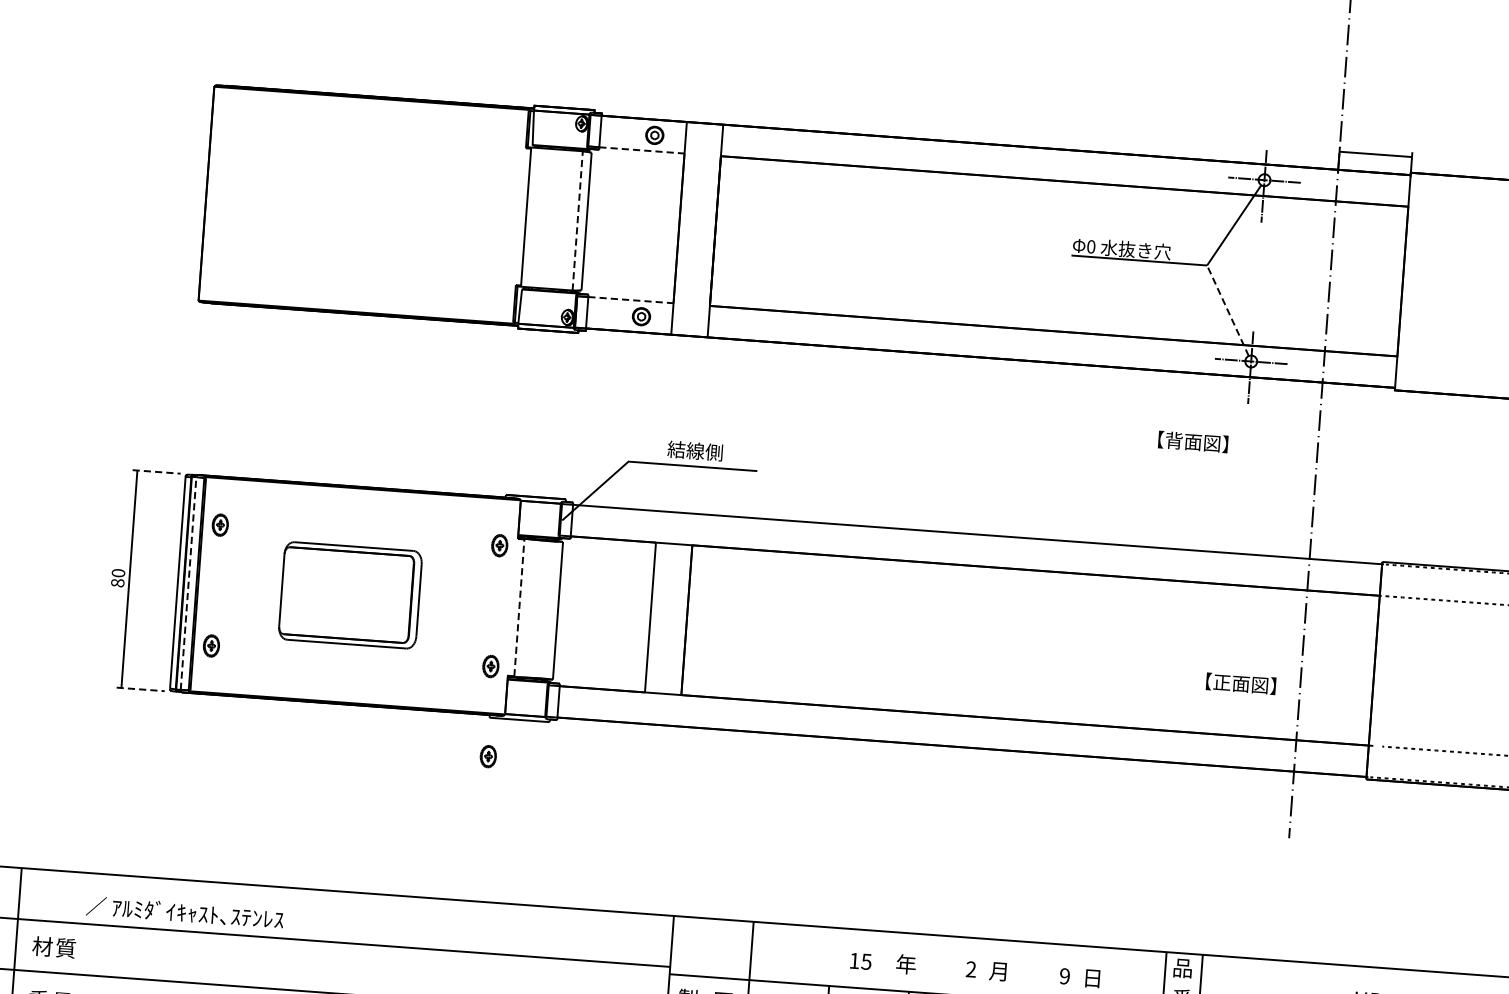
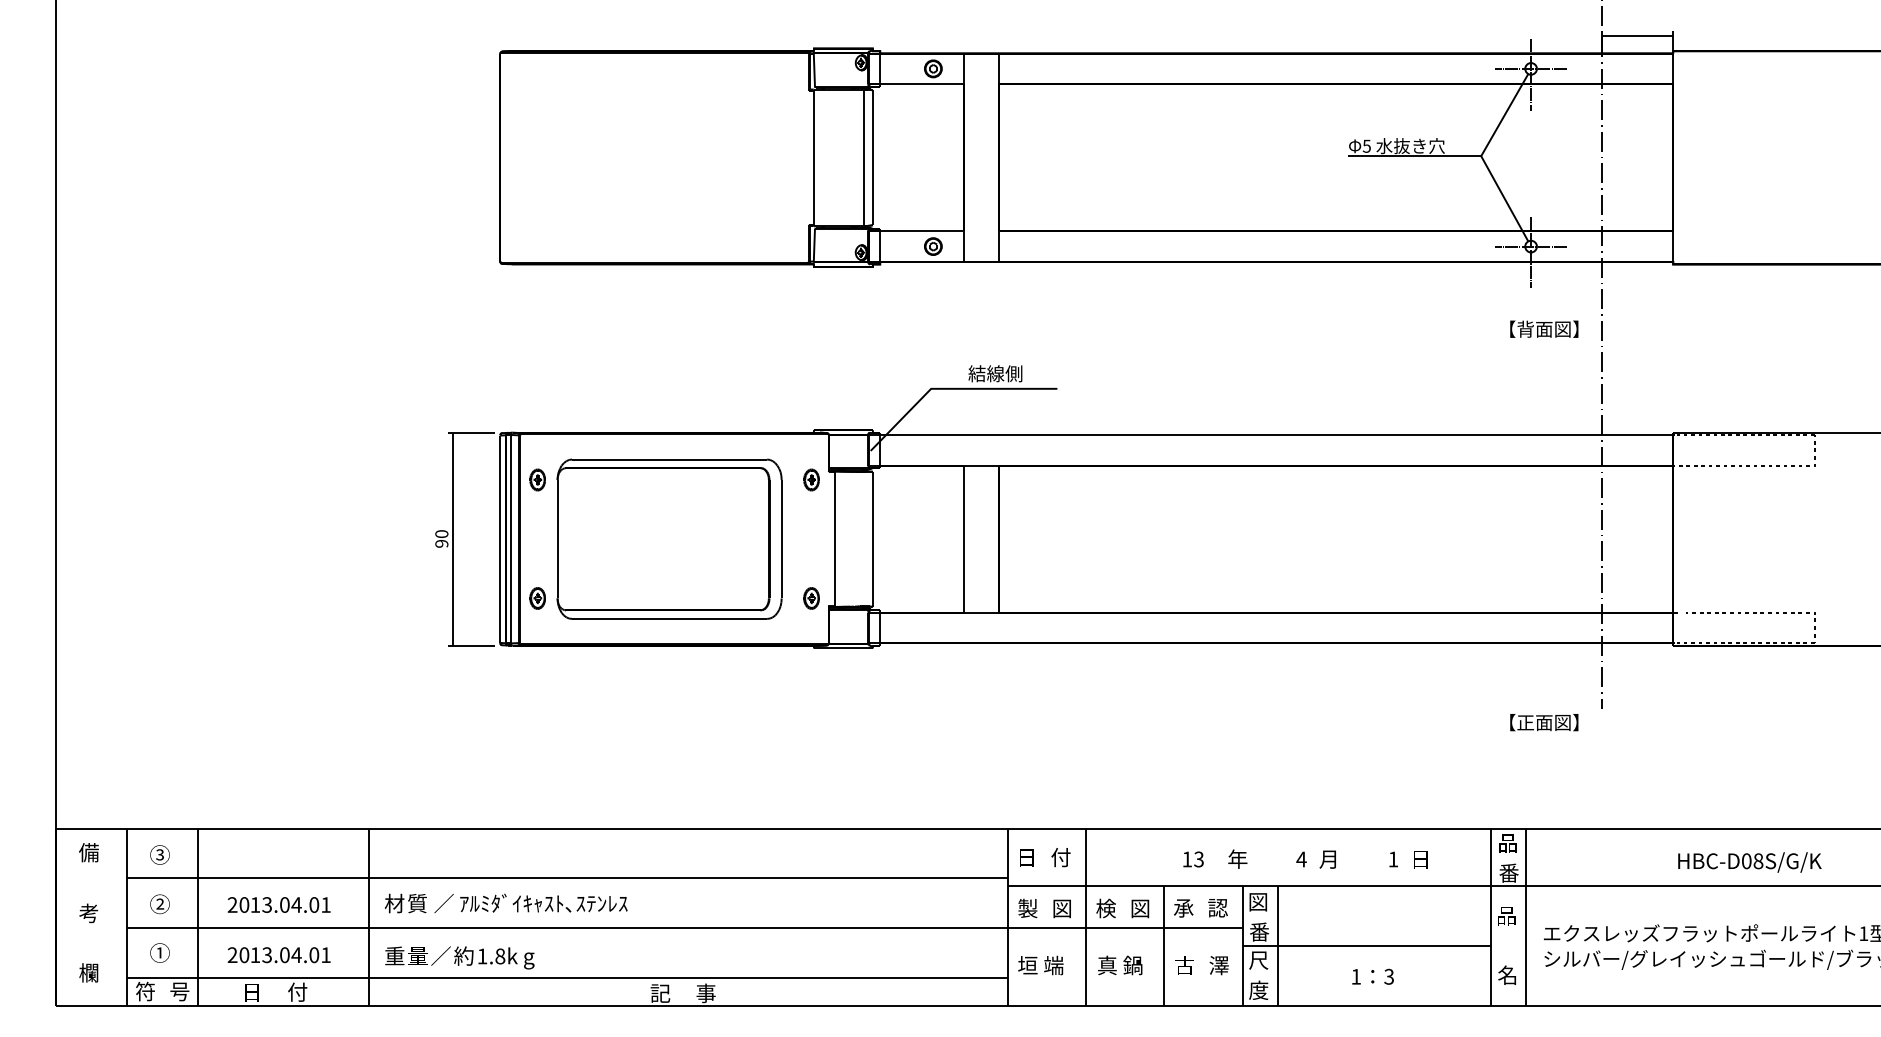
line: (641, 150) -> (921, 84), dashed -> solid
line: (577, 220) -> (864, 157), dashed -> solid
text: (1090, 246) -> (1366, 145), 0 -> 5
line: (630, 300) -> (921, 231), dashed -> solid
line: (1227, 310) -> (1504, 198), dashed -> solid
text: (1193, 441) -> (1544, 328), moved
line: (156, 471) -> (471, 432), dashed -> solid
text: (117, 582) -> (441, 543), 80 -> 90
line: (188, 582) -> (510, 538), dashed -> solid
part: (350, 594) -> (669, 538), size x1.67
line: (519, 607) -> (835, 538), dashed -> solid
text: (1241, 683) -> (1544, 722), moved
line: (140, 689) -> (471, 645), dashed -> solid
part: (488, 756) -> (815, 686), removed
text: (184, 912) -> (530, 903), moved
part: (716, 947) -> (1051, 856), added
text: (866, 960) -> (1198, 858), 15 -> 13
text: (971, 969) -> (1301, 859), 2 -> 4
text: (1064, 976) -> (1393, 859), 9 -> 1

